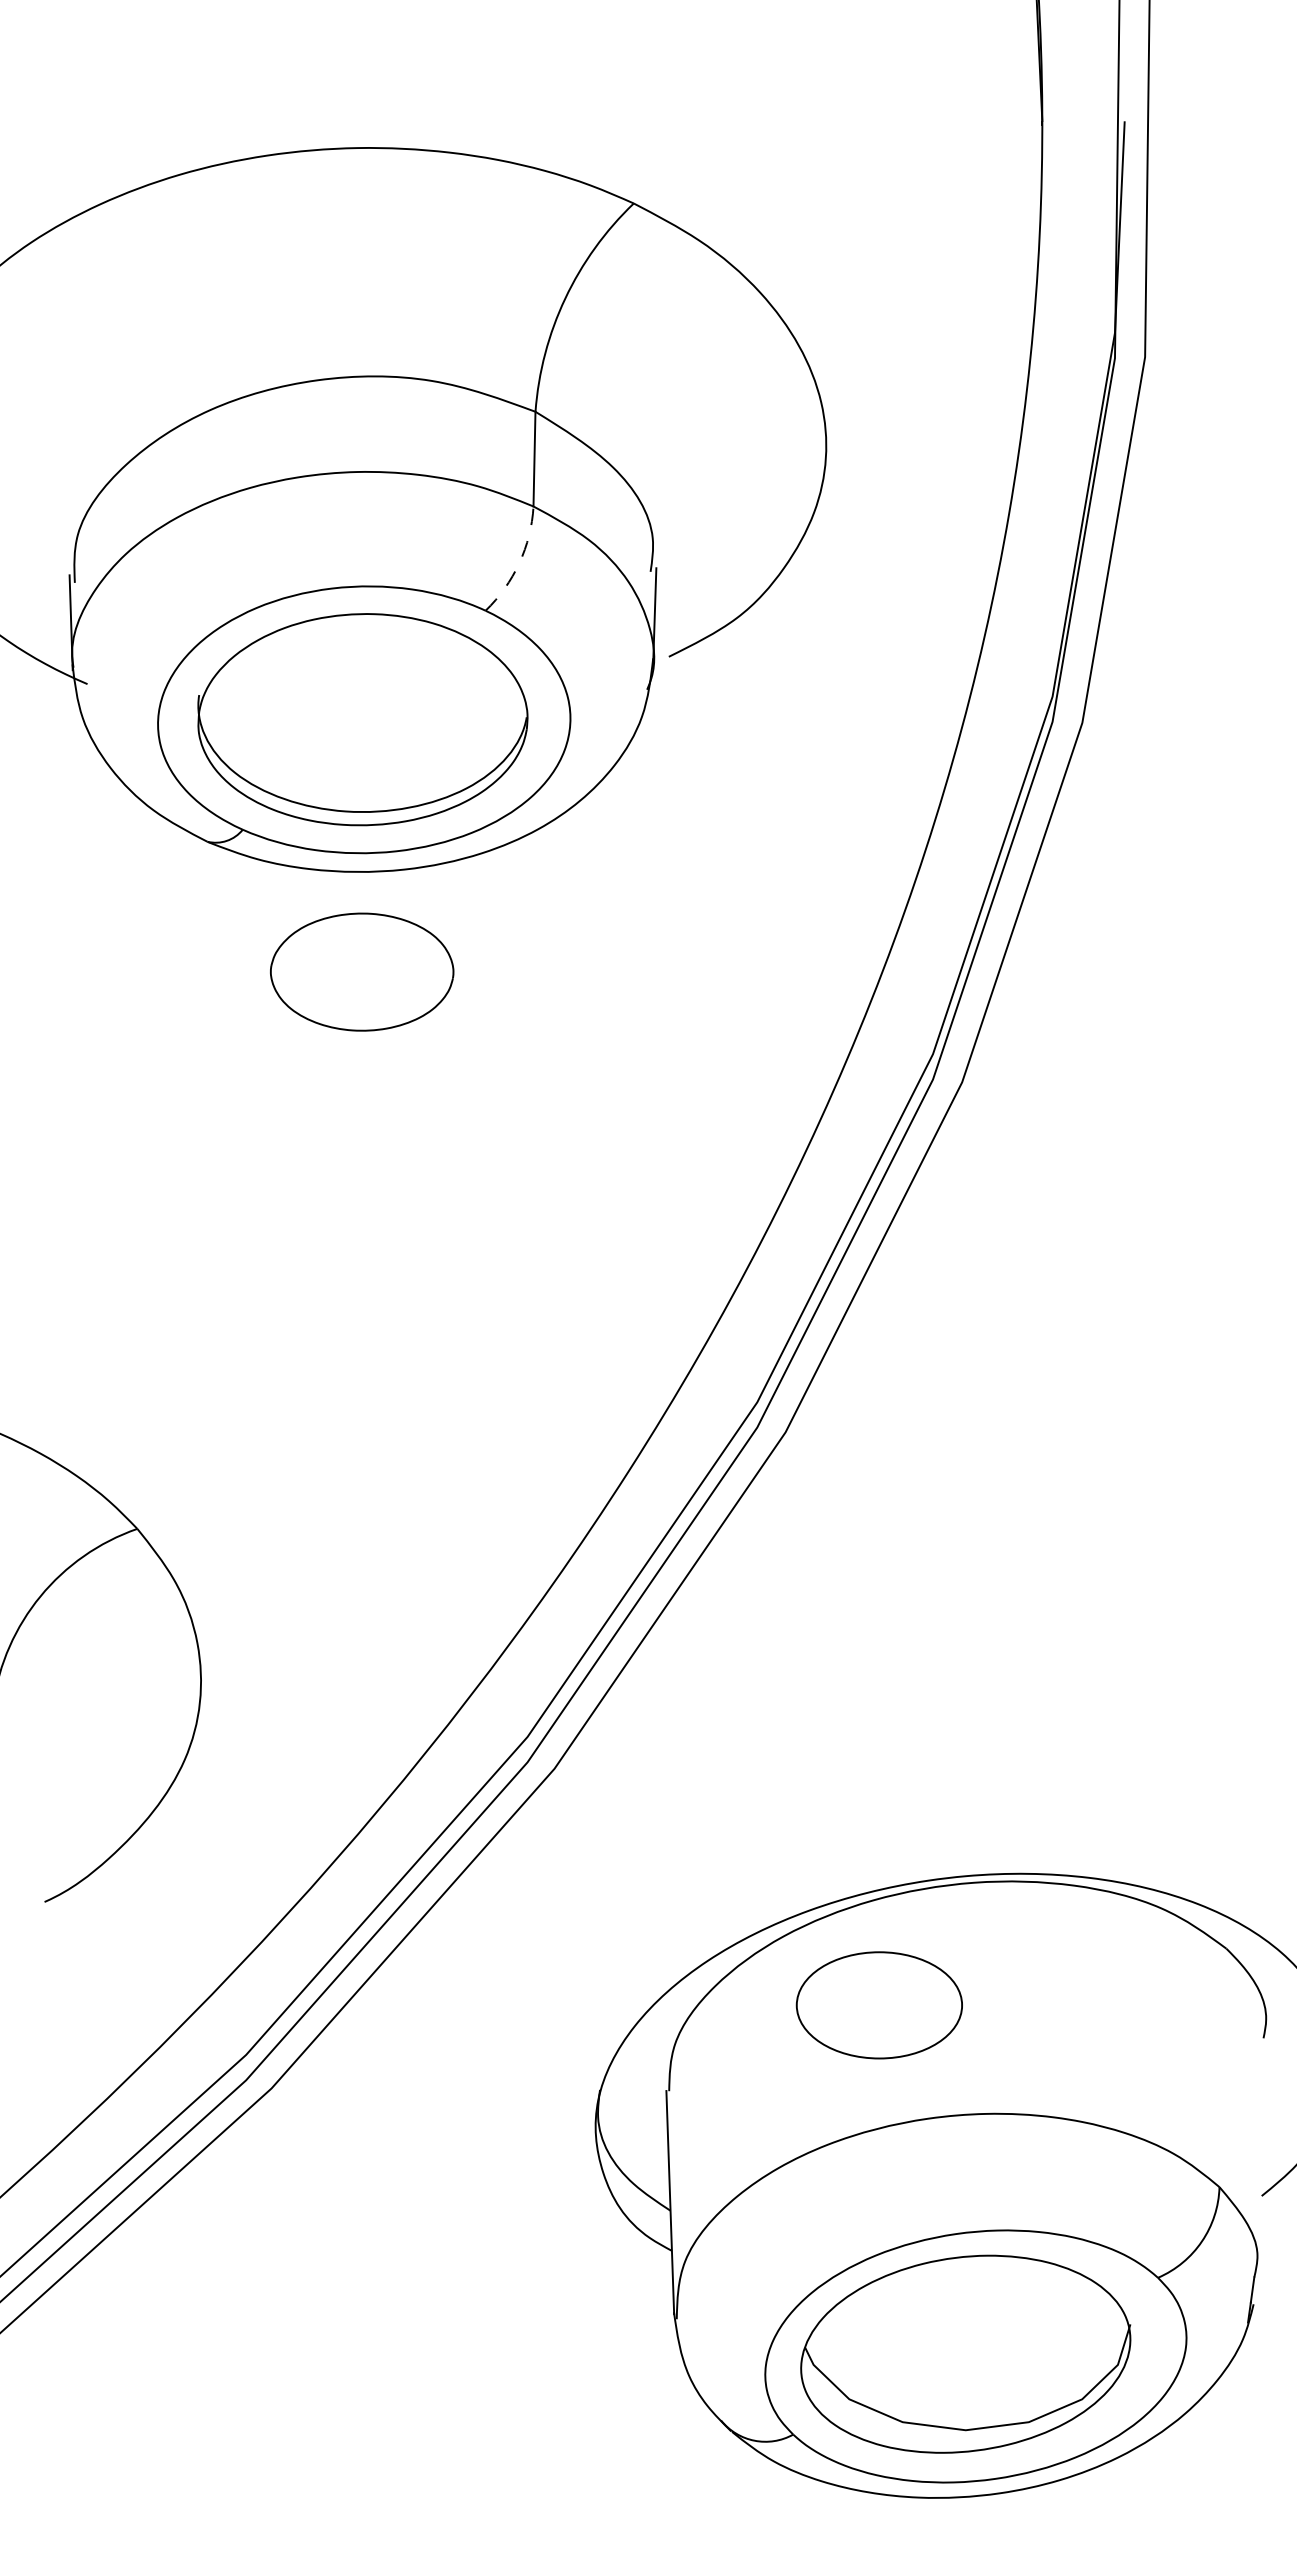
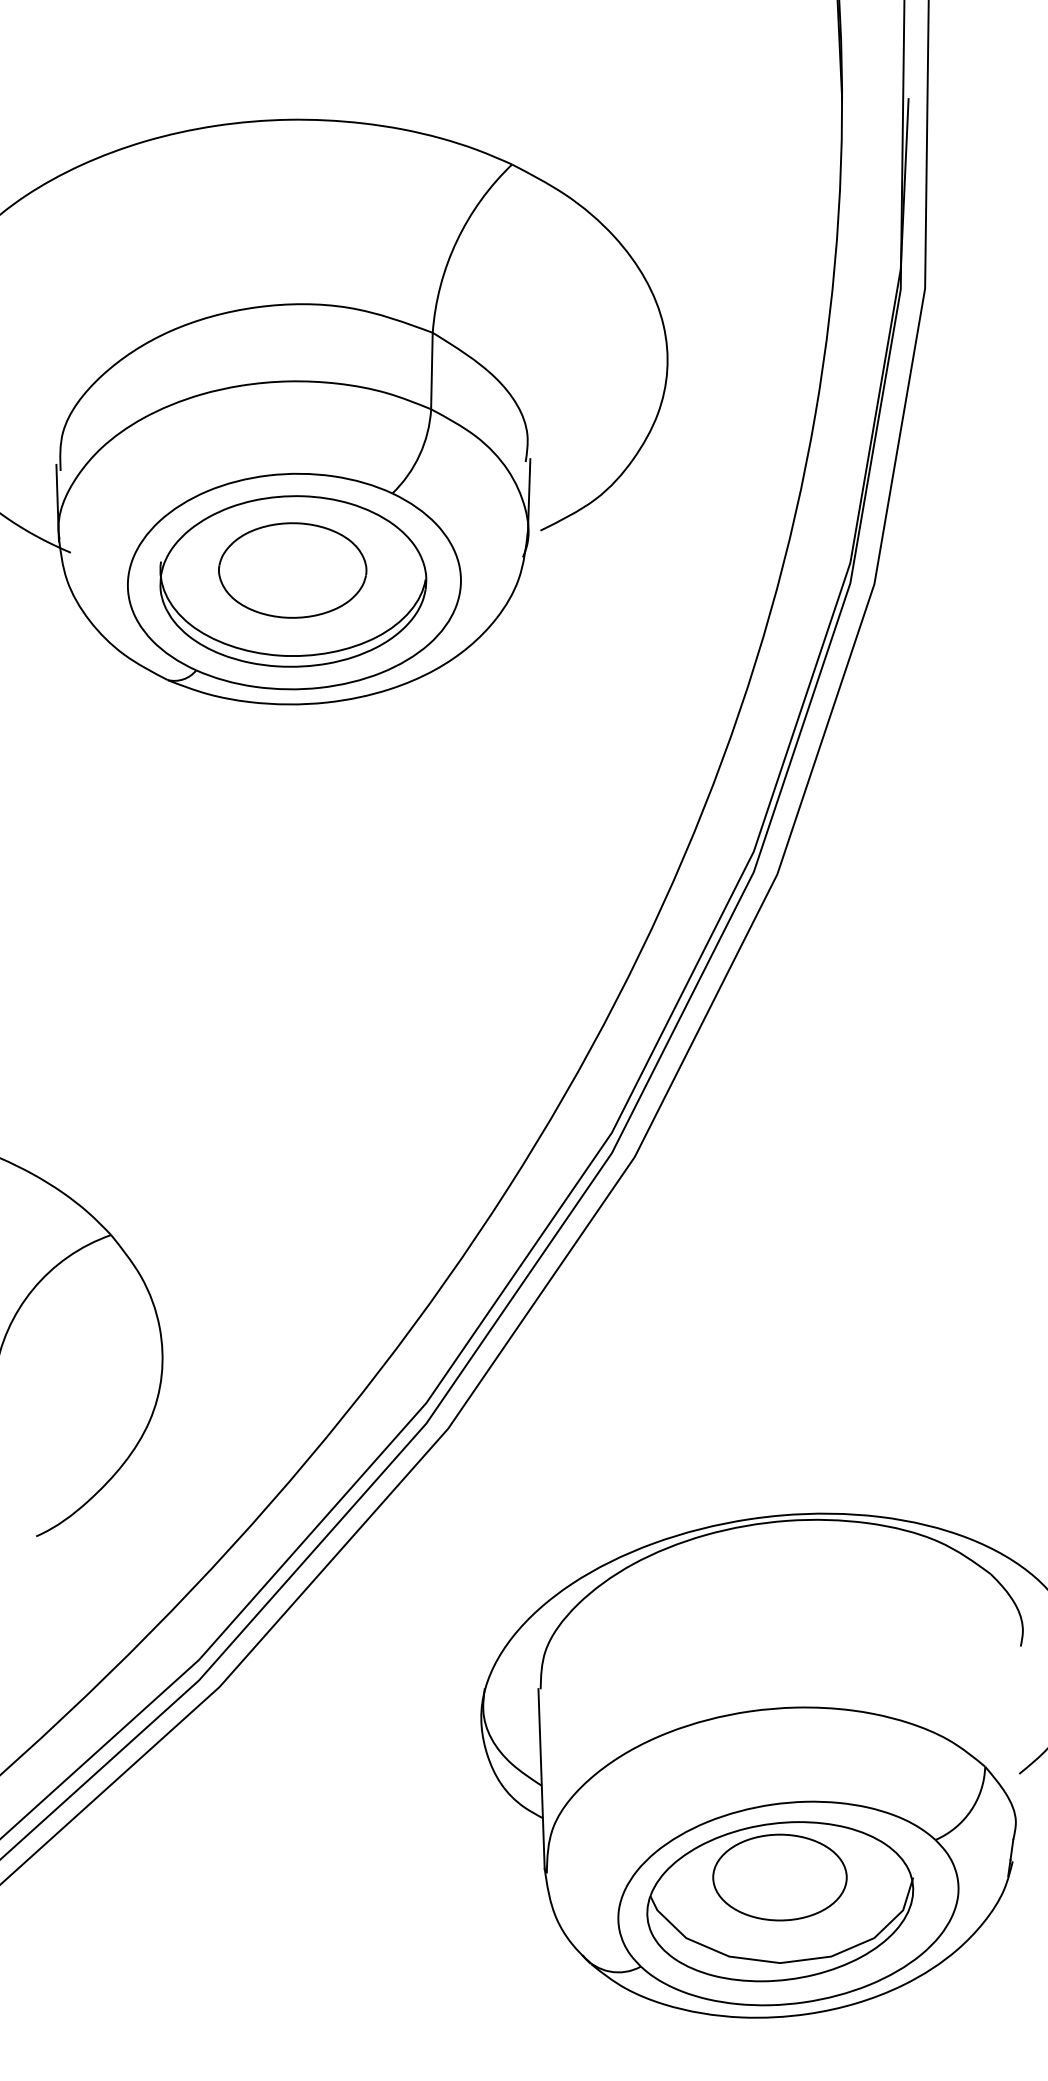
arc: (519, 563) -> (419, 455), dashed -> solid
part: (362, 971) -> (292, 570), moved
part: (878, 2005) -> (779, 1877), moved

